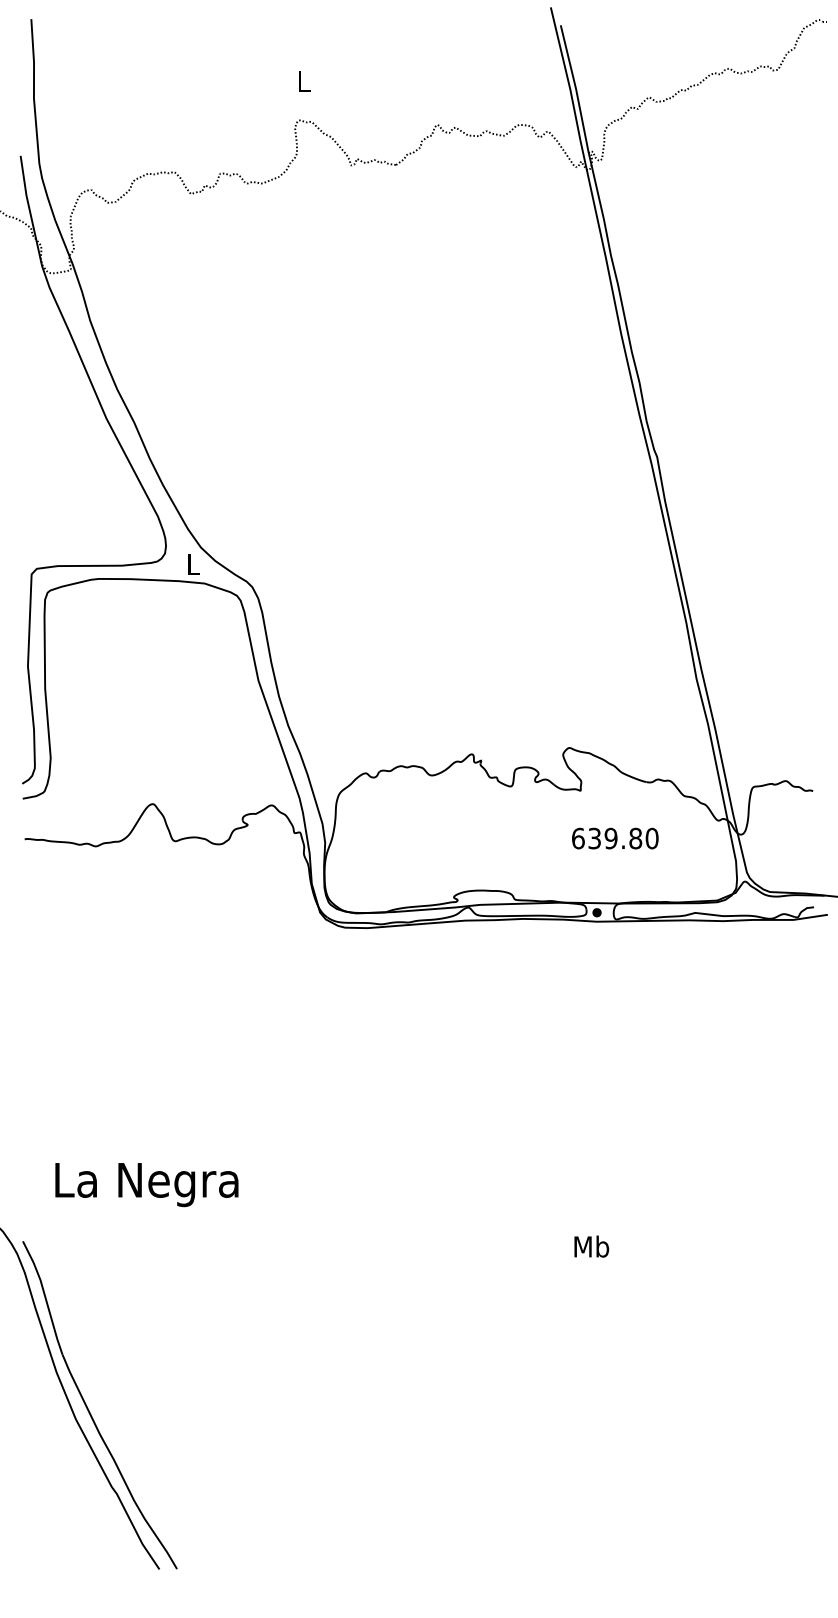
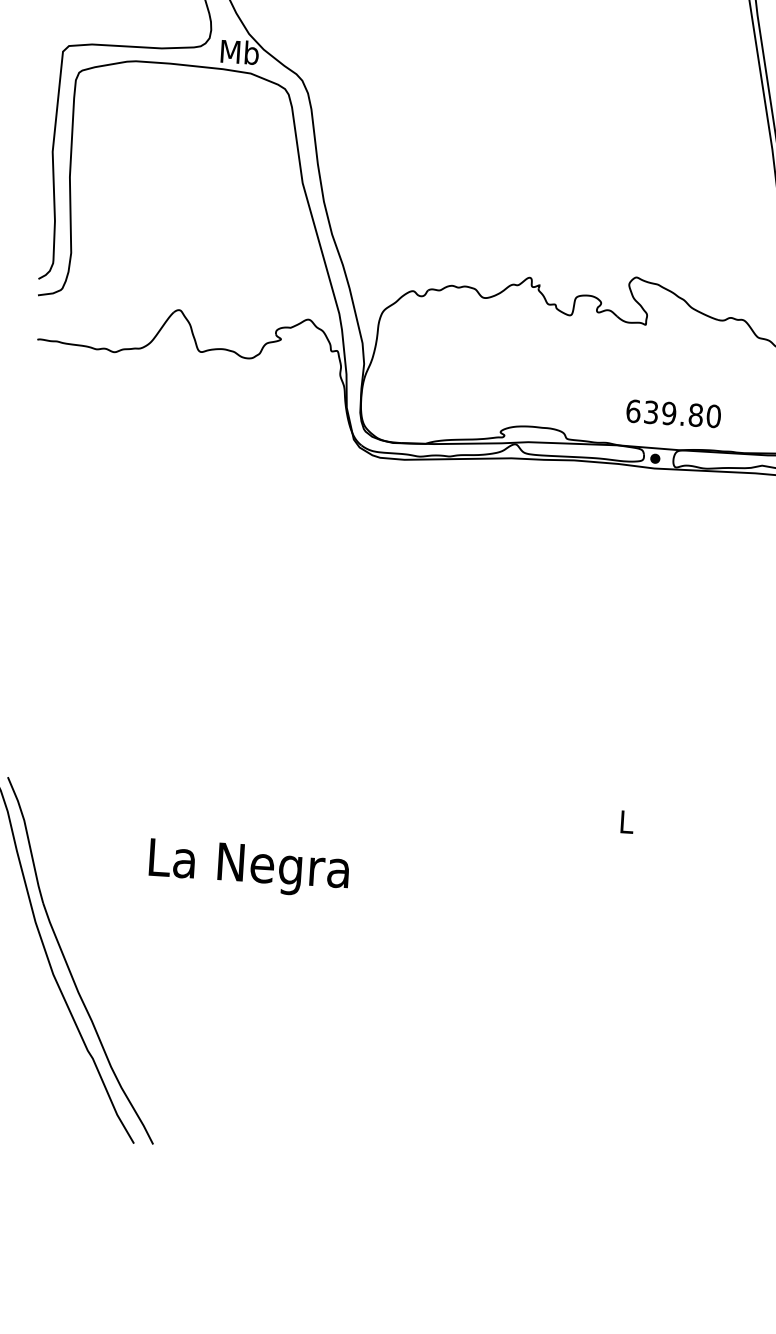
text: (193, 564) -> (239, 52), L -> Mb
text: (615, 838) -> (673, 413), moved
text: (146, 1185) -> (248, 868), moved
text: (591, 1246) -> (626, 821), Mb -> L

